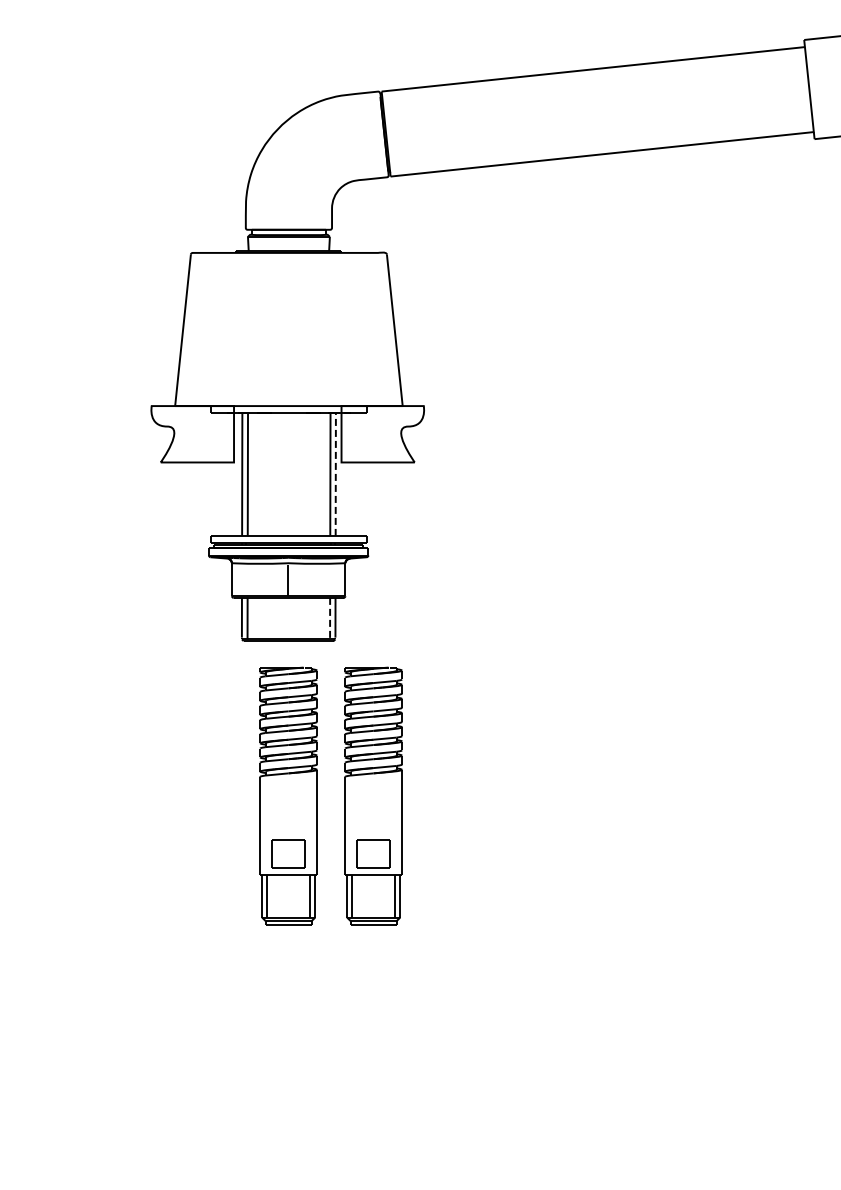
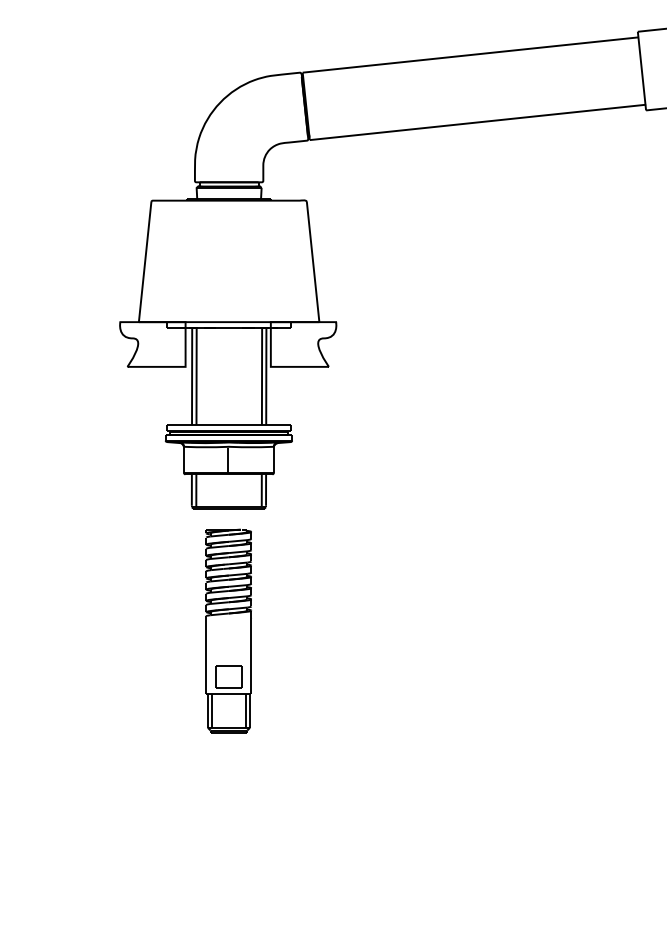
line: (335, 474) -> (266, 376), dashed -> solid
line: (330, 617) -> (262, 489), dashed -> solid
part: (373, 795) -> (296, 631), removed

